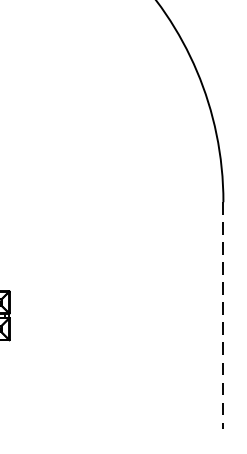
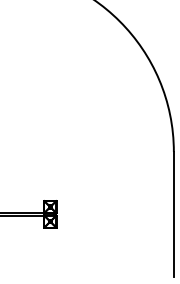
line: (222, 316) -> (173, 214), dashed -> solid

